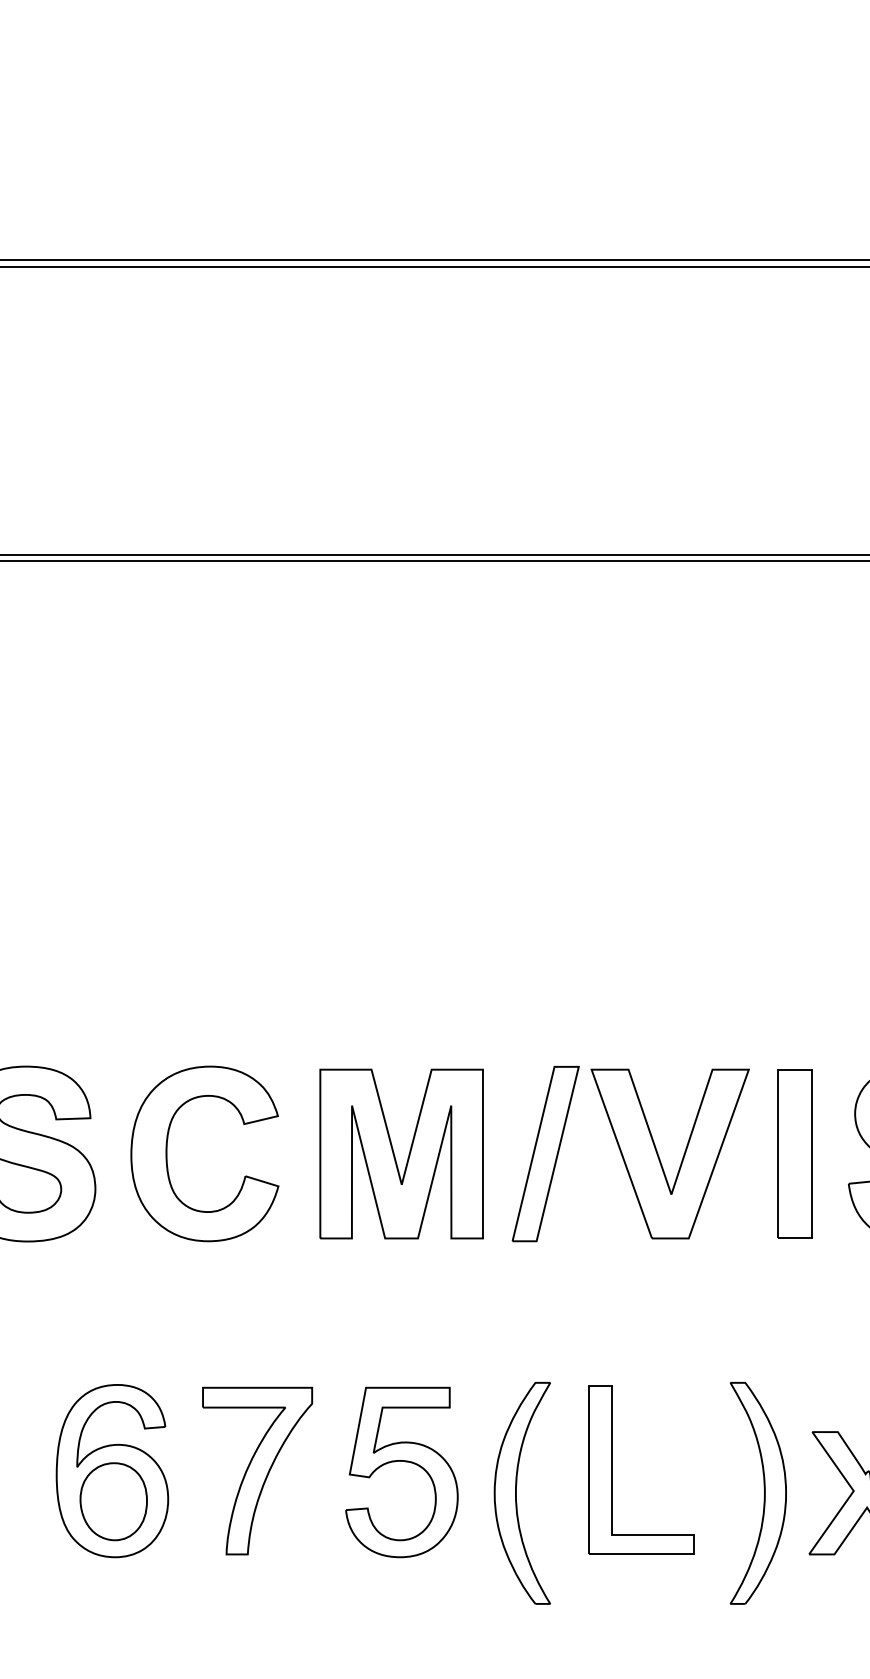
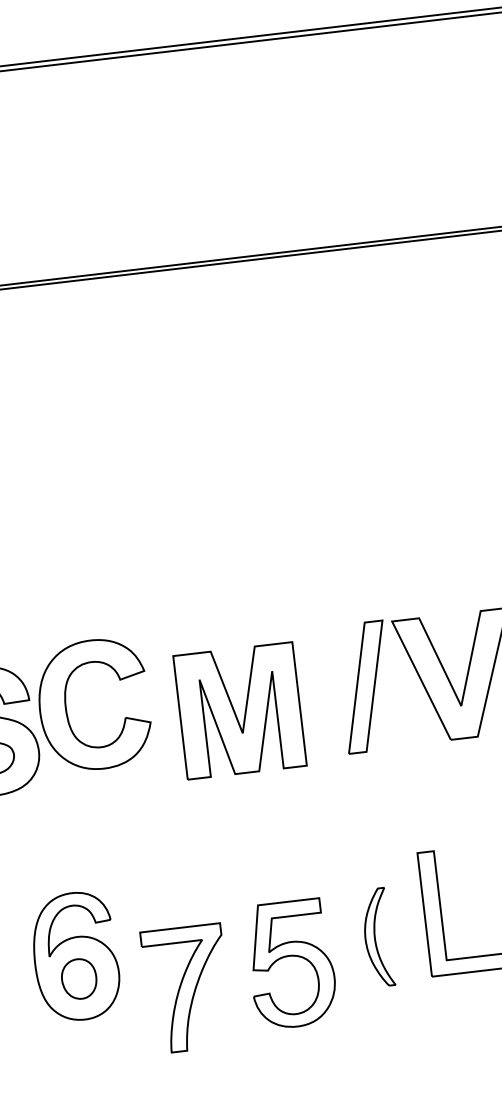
part: (167, 1153) -> (66, 707), moved
part: (395, 1156) -> (235, 713), moved
part: (405, 1462) -> (293, 956), moved
part: (257, 1470) -> (187, 988), moved
part: (521, 1493) -> (377, 937), size x0.6
part: (113, 1501) -> (79, 978), size x0.7

